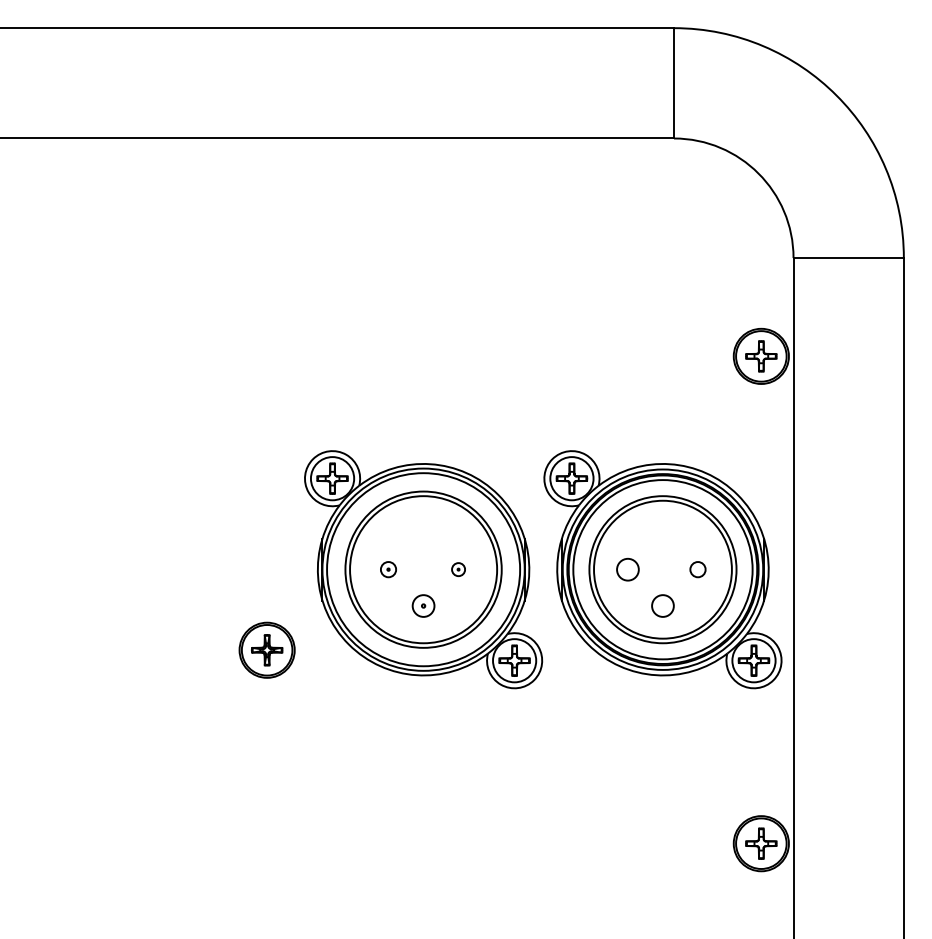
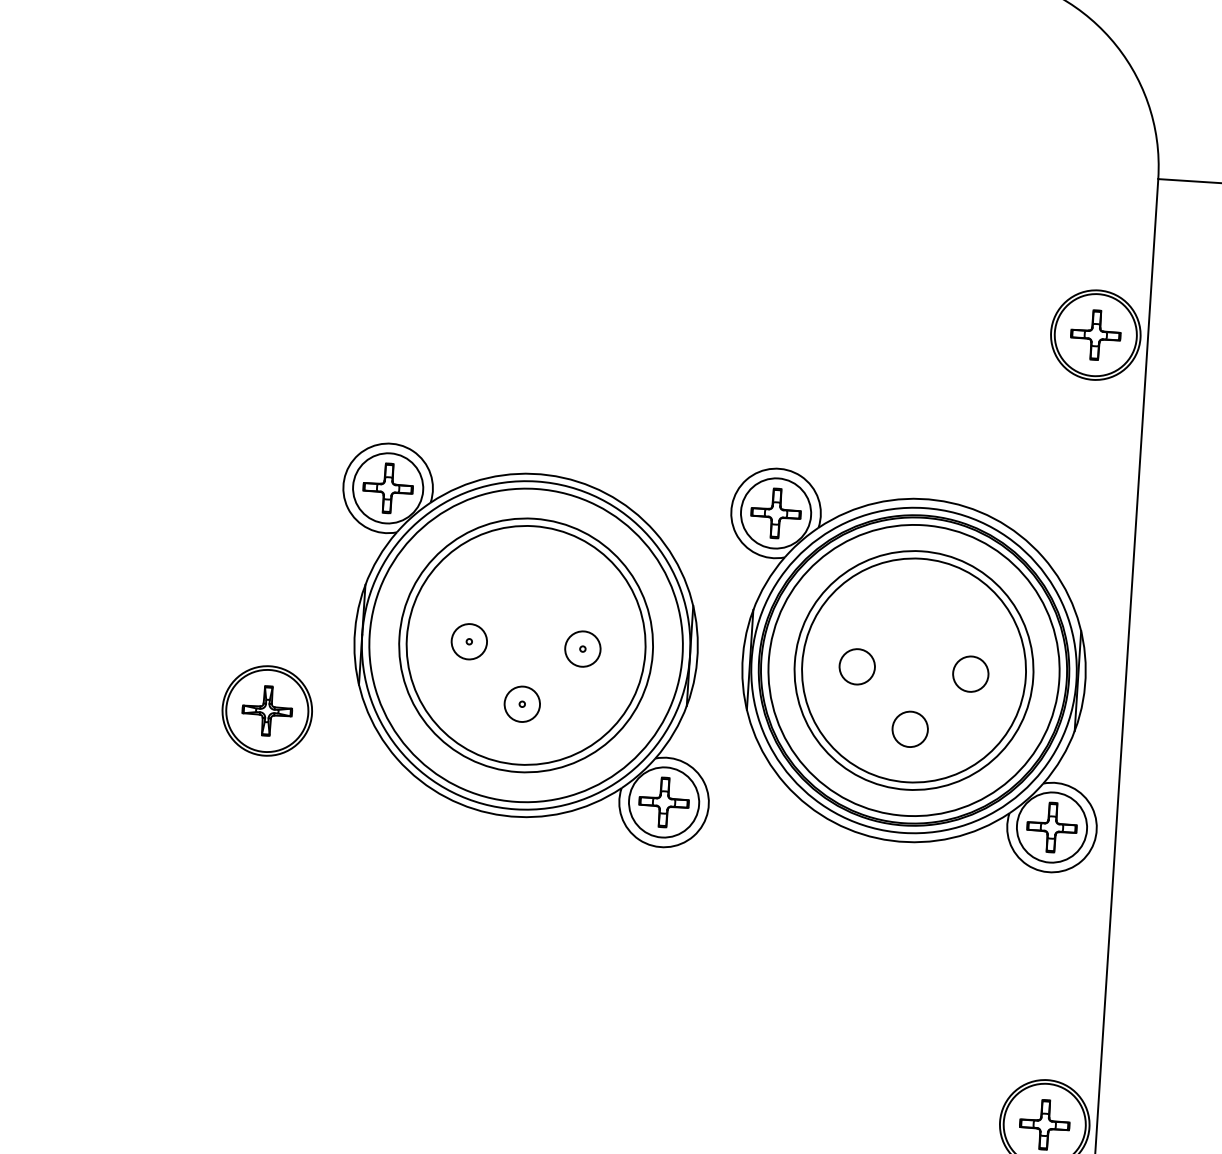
part: (388, 569) -> (469, 641), size x1.43
part: (458, 569) -> (582, 648), size x1.67
circle: (697, 569) -> (970, 673), size x1.43
part: (266, 649) -> (266, 709), moved

